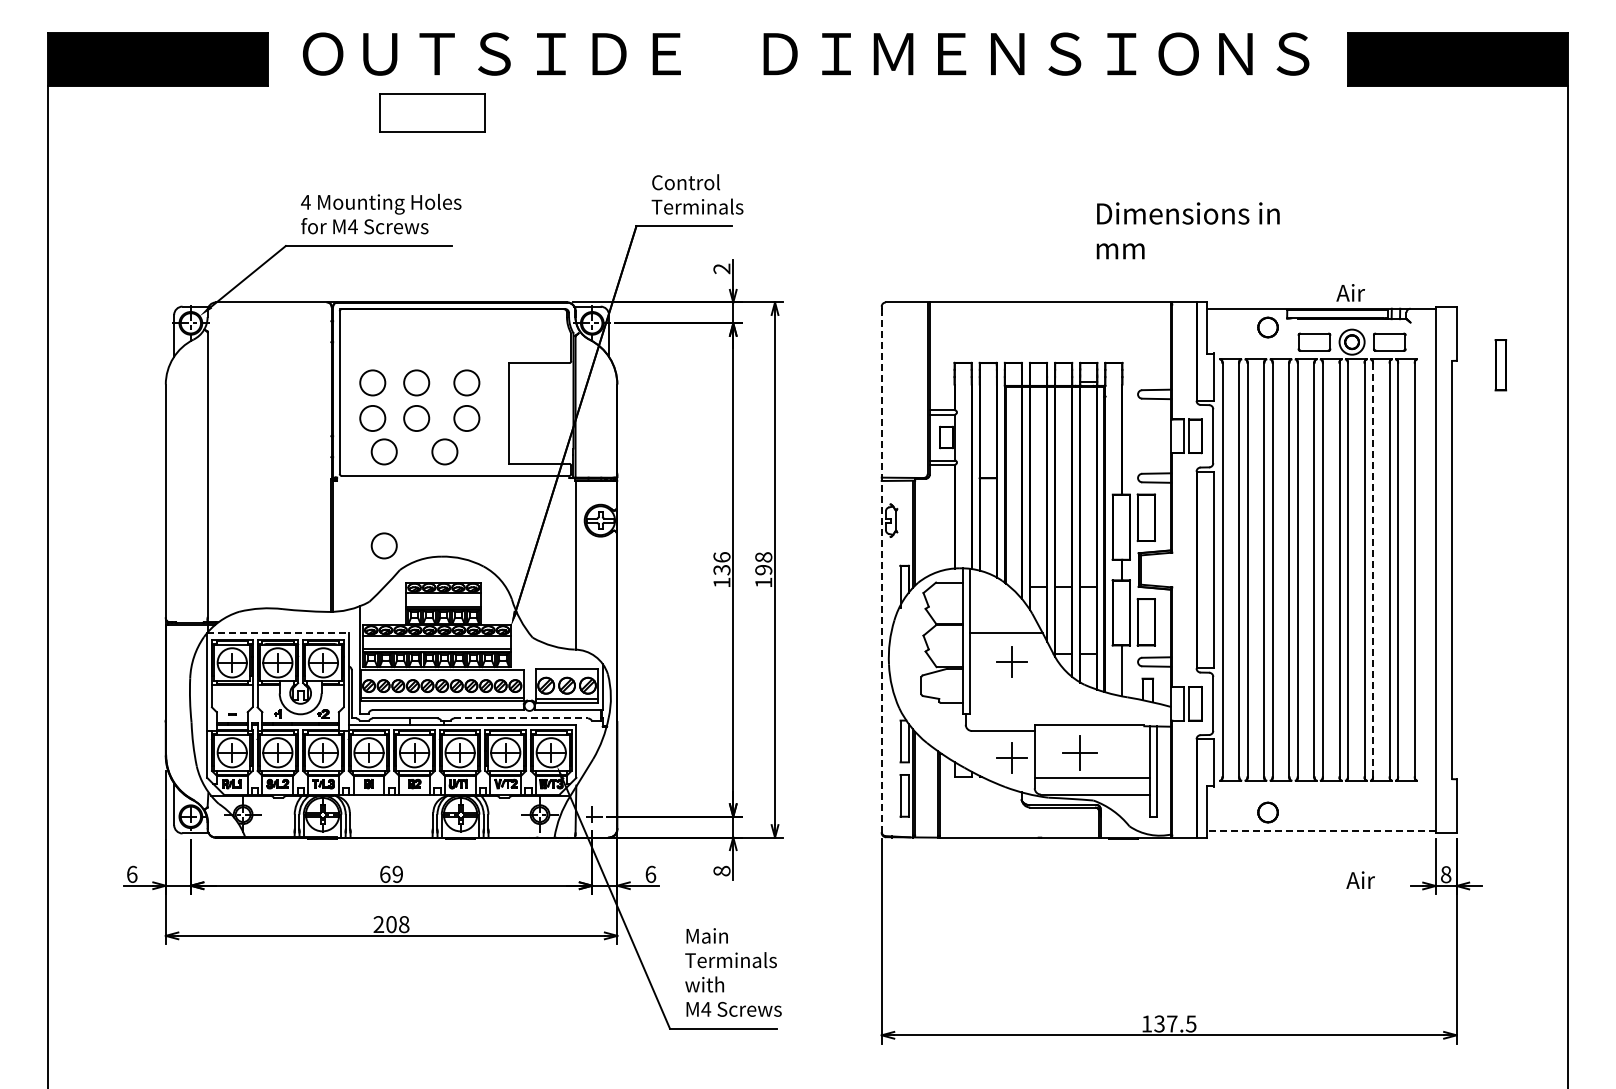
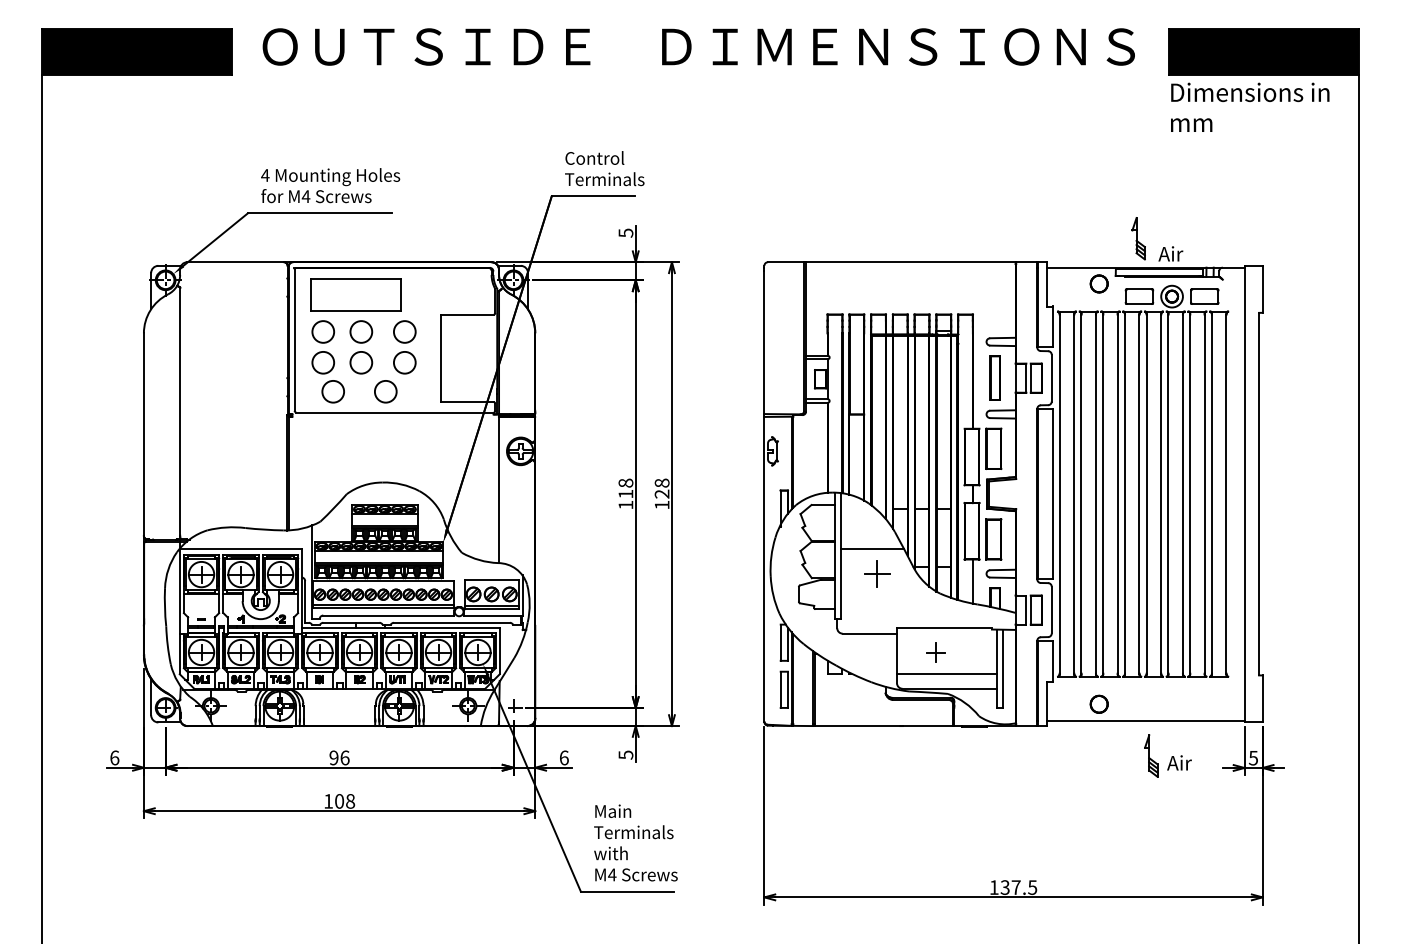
part: (432, 112) -> (355, 294), moved
text: (1187, 230) -> (1249, 107), moved
text: (721, 268) -> (625, 232), 2 -> 5
part: (1313, 275) -> (1138, 238), added
part: (1500, 365) -> (994, 378), moved
circle: (383, 545) -> (332, 472), removed
text: (721, 563) -> (625, 488), 136 -> 118
text: (763, 569) -> (661, 493), 198 -> 128
line: (1373, 570) -> (1190, 494), dashed -> solid
line: (881, 573) -> (764, 497), dashed -> solid
line: (277, 632) -> (240, 548), dashed -> solid
line: (521, 718) -> (452, 622), dashed -> solid
part: (1079, 752) -> (935, 652), size x0.62
part: (1011, 757) -> (876, 656), removed
line: (1321, 831) -> (1145, 720), dashed -> solid
text: (721, 870) -> (625, 754), 8 -> 5
part: (1328, 872) -> (1151, 756), added
text: (391, 873) -> (339, 757), 69 -> 96
text: (1445, 874) -> (1253, 758), 8 -> 5
text: (378, 924) -> (328, 801), 208 -> 108

